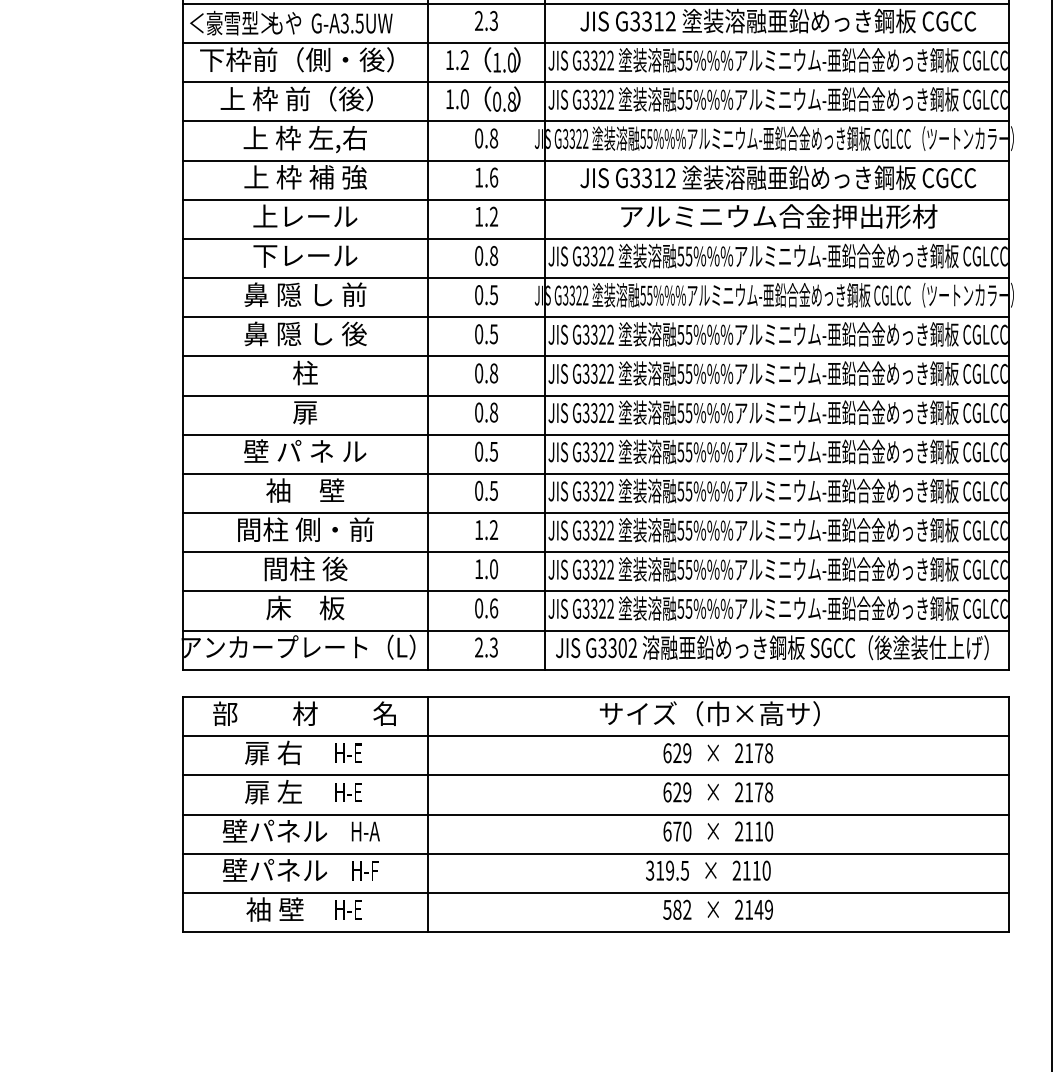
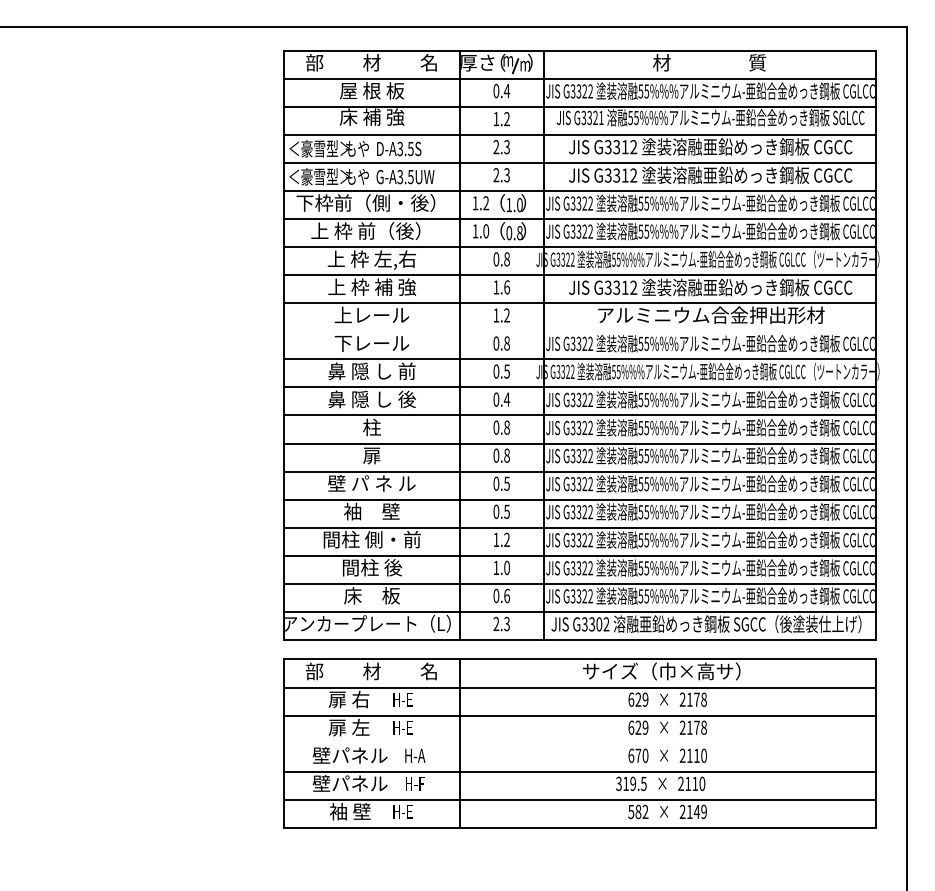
line: (595, 239) -> (579, 331), removed
text: (493, 334) -> (506, 399), 0.5 -> 0.4
line: (595, 814) -> (579, 743), removed

